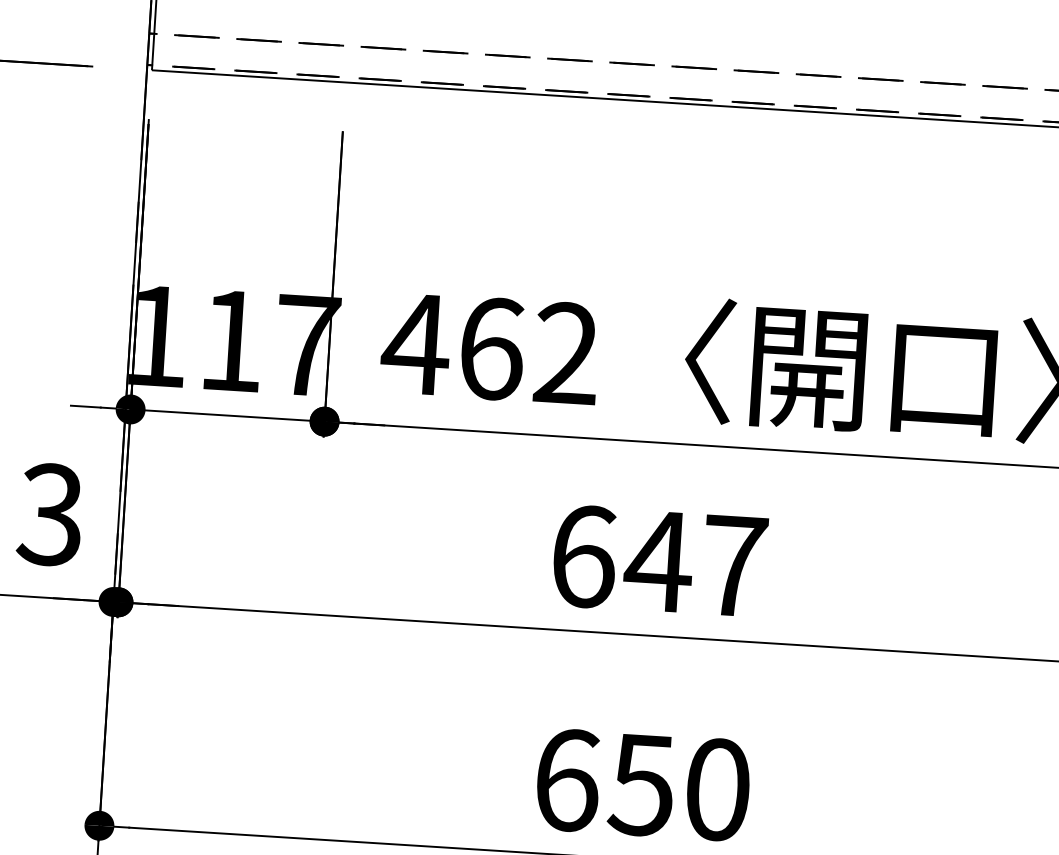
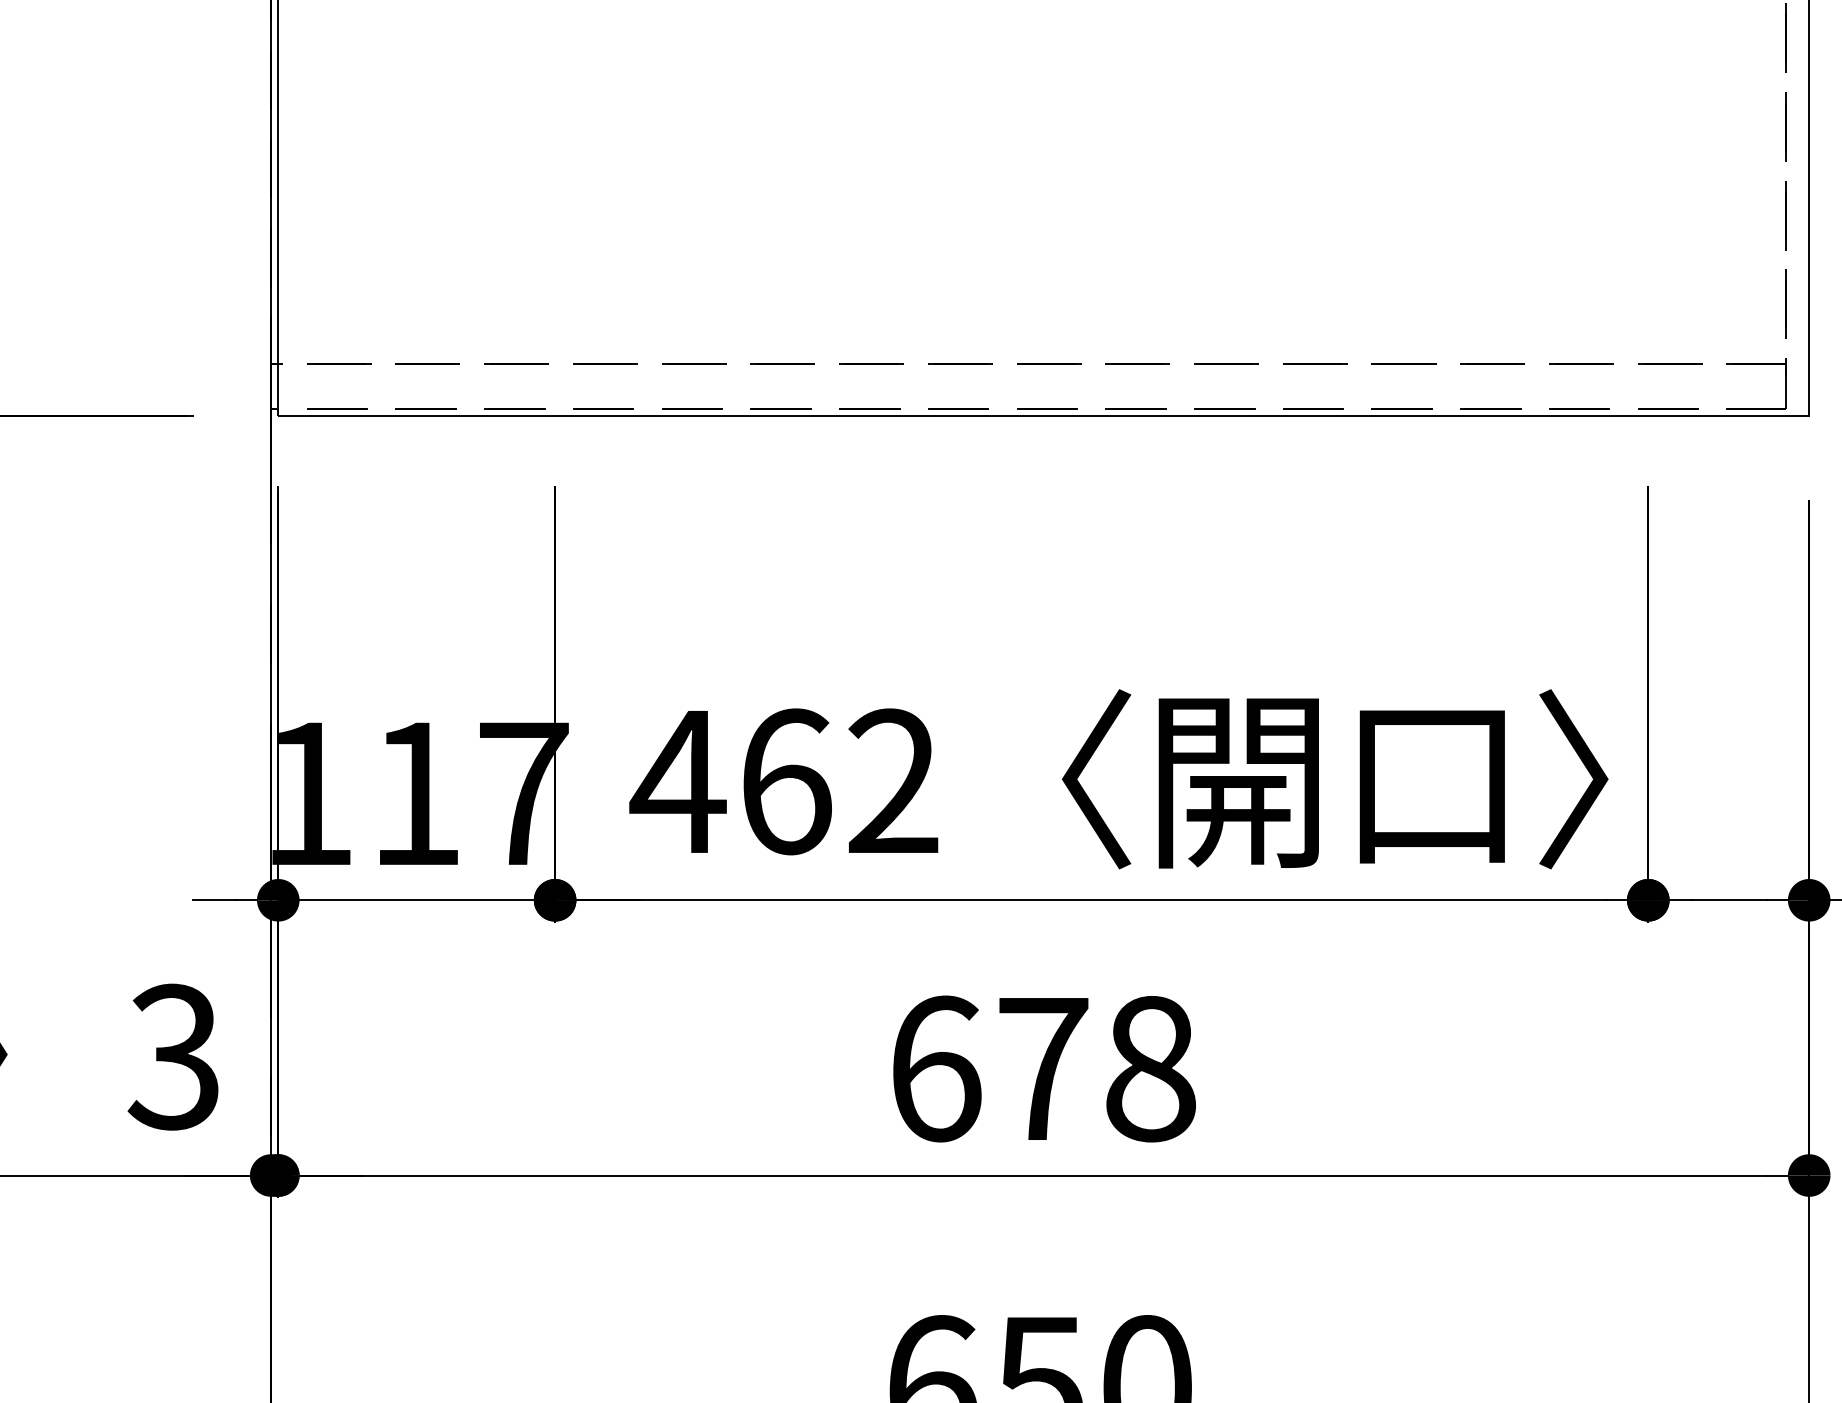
text: (695, 563) -> (1094, 1069), 647 -> 678

